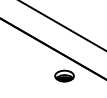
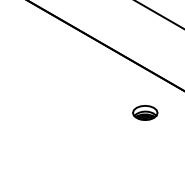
part: (64, 75) -> (145, 111), size x0.6

